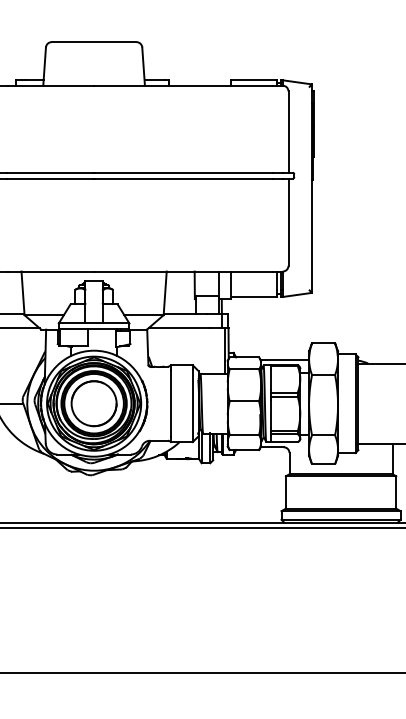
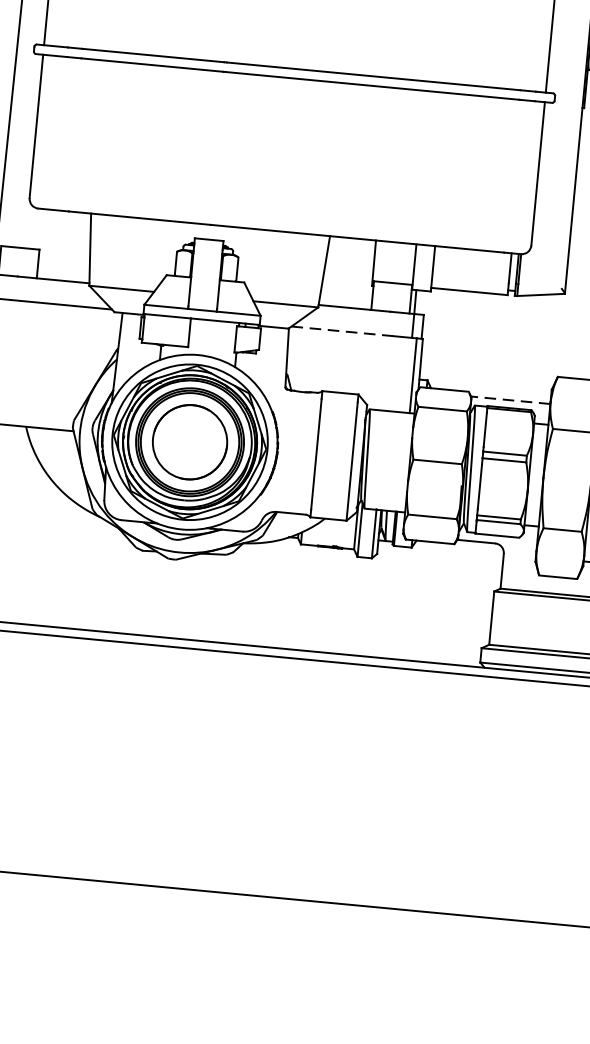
line: (179, 328) -> (342, 331), solid -> dashed
line: (284, 360) -> (509, 400), solid -> dashed

